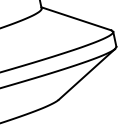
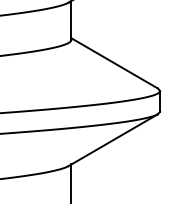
line: (63, 111) -> (71, 183), added

